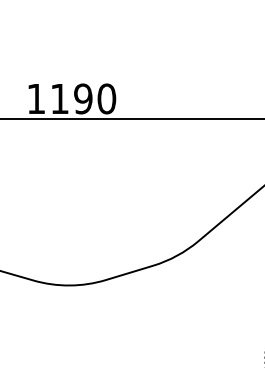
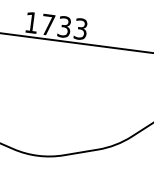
text: (83, 98) -> (64, 26), 1190 -> 1733

